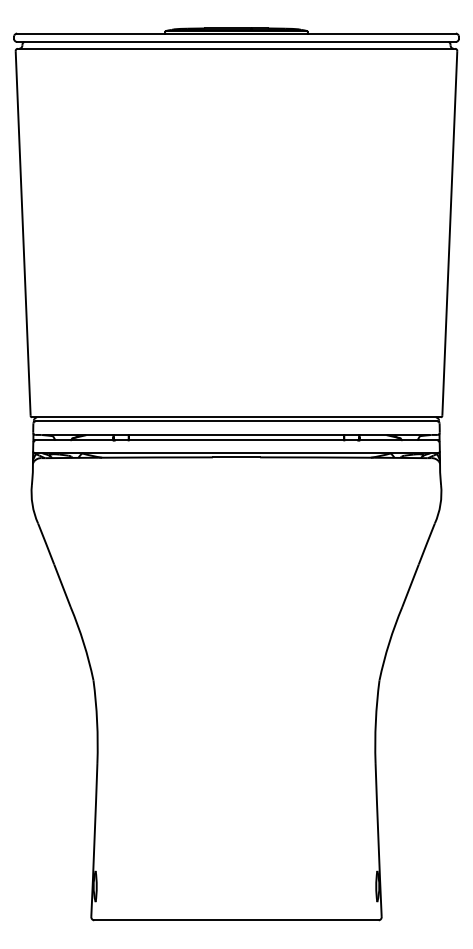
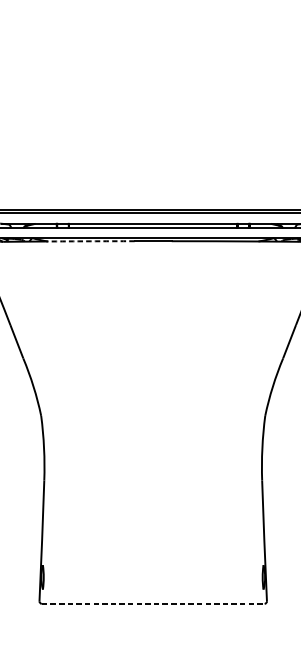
arc: (155, 457) -> (89, 241), solid -> dashed
line: (236, 920) -> (153, 603), solid -> dashed

